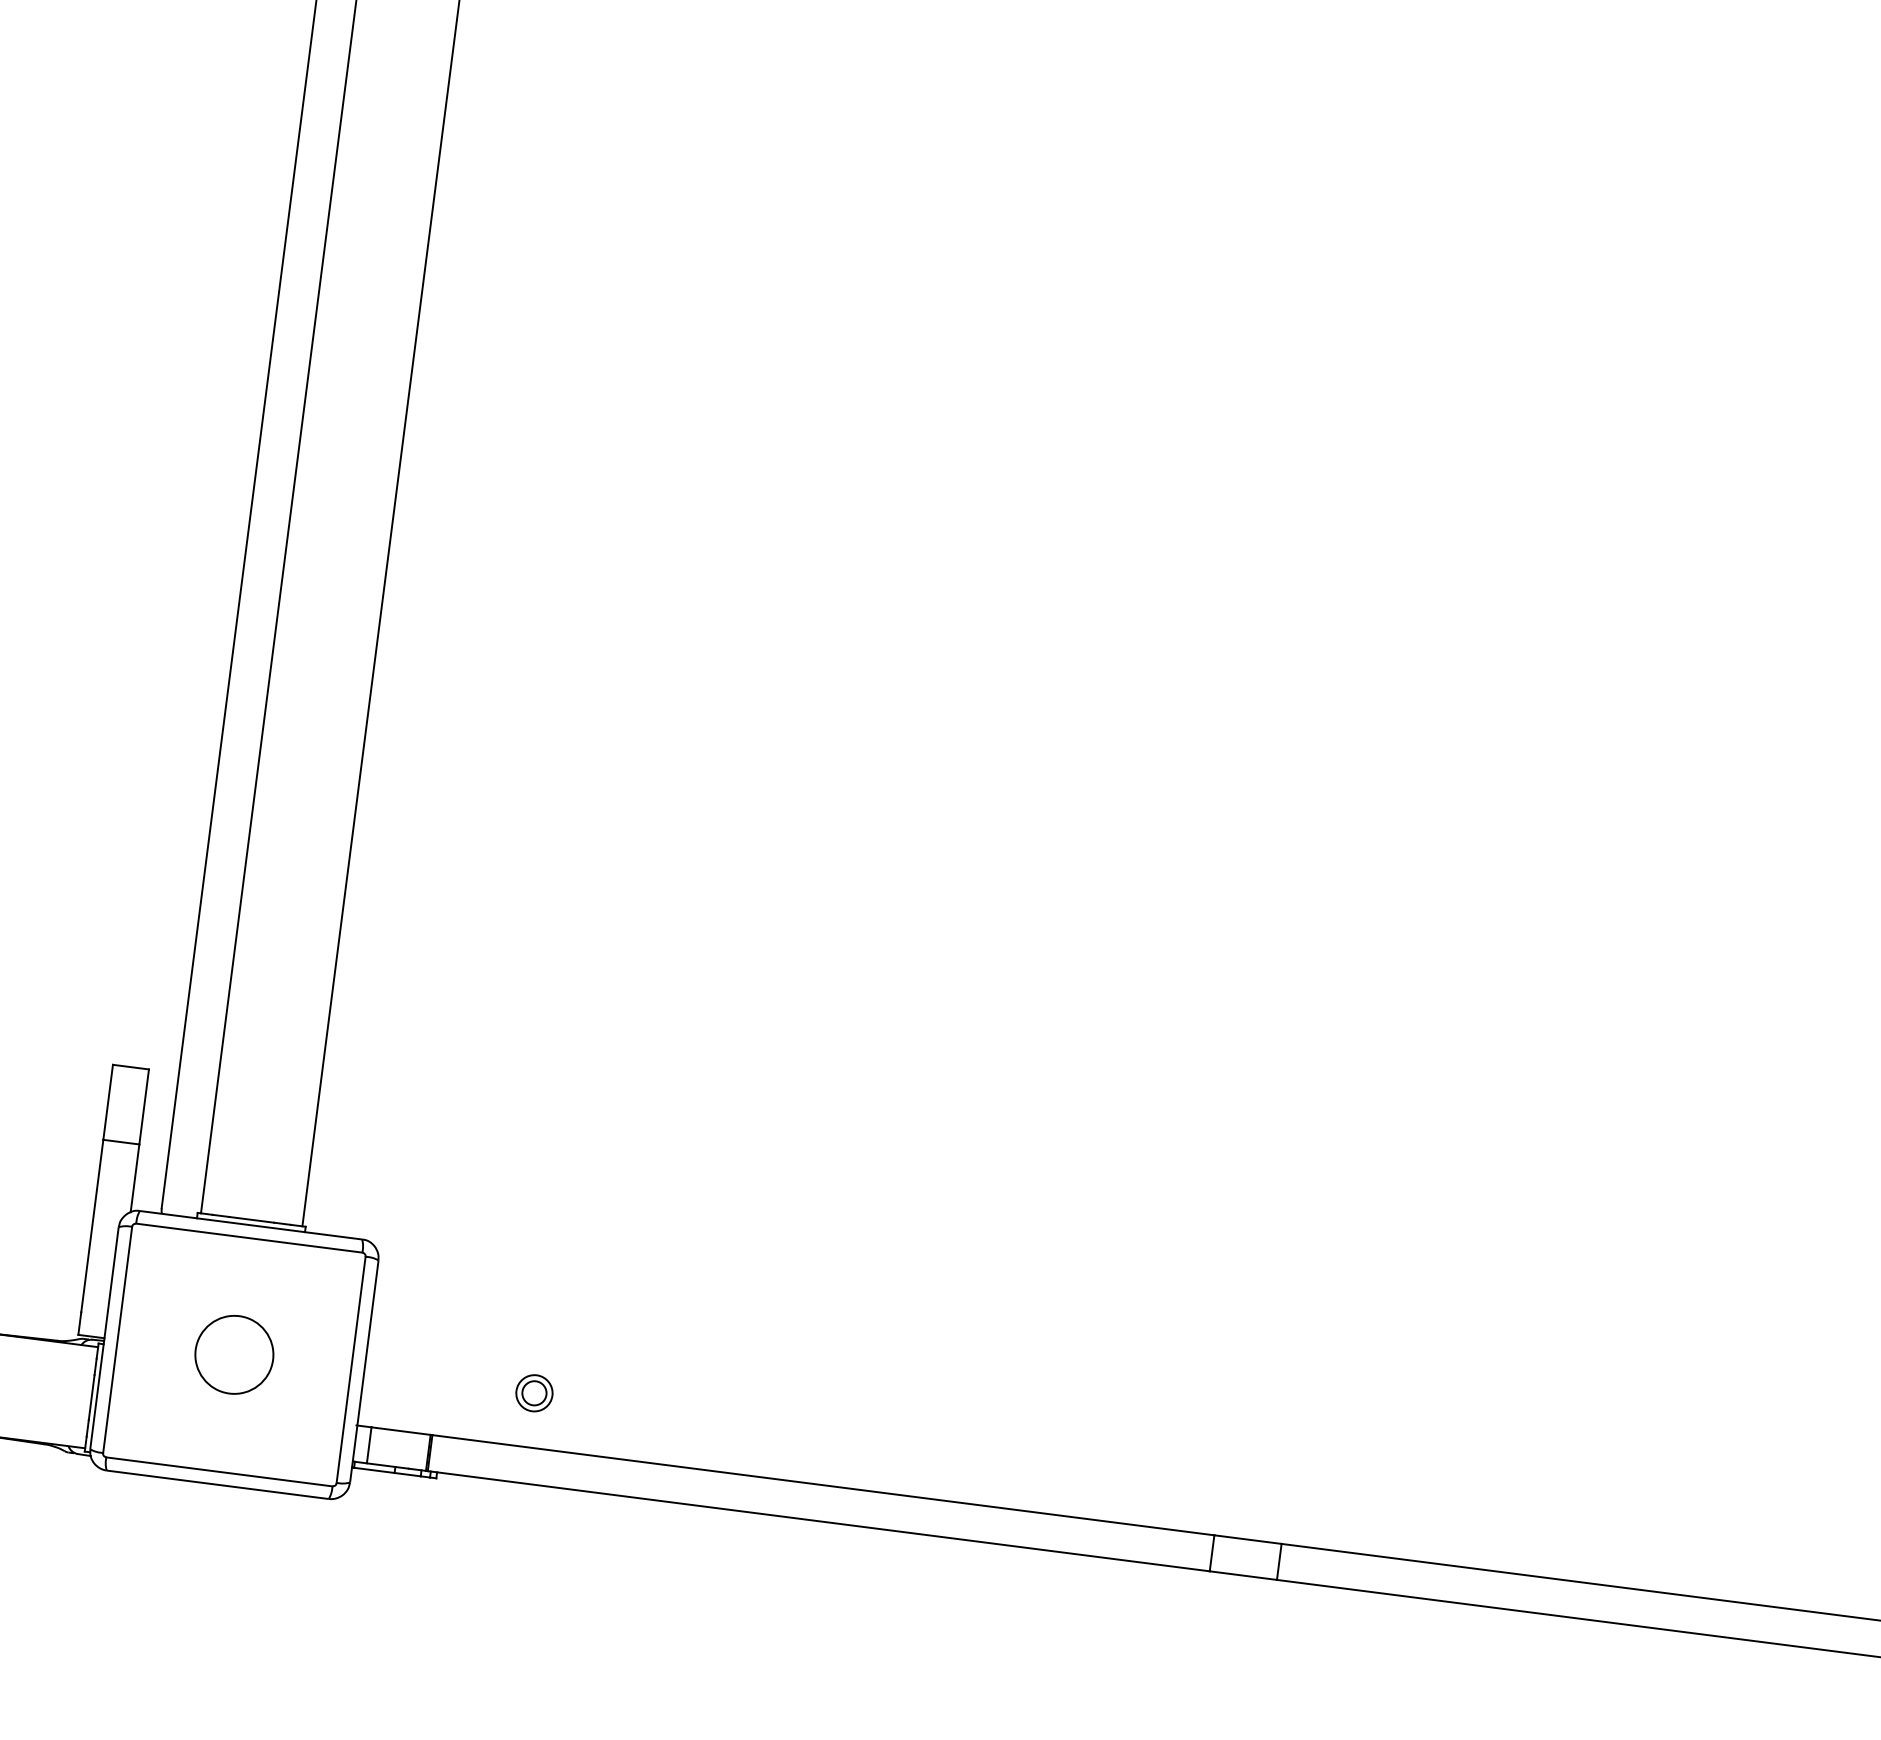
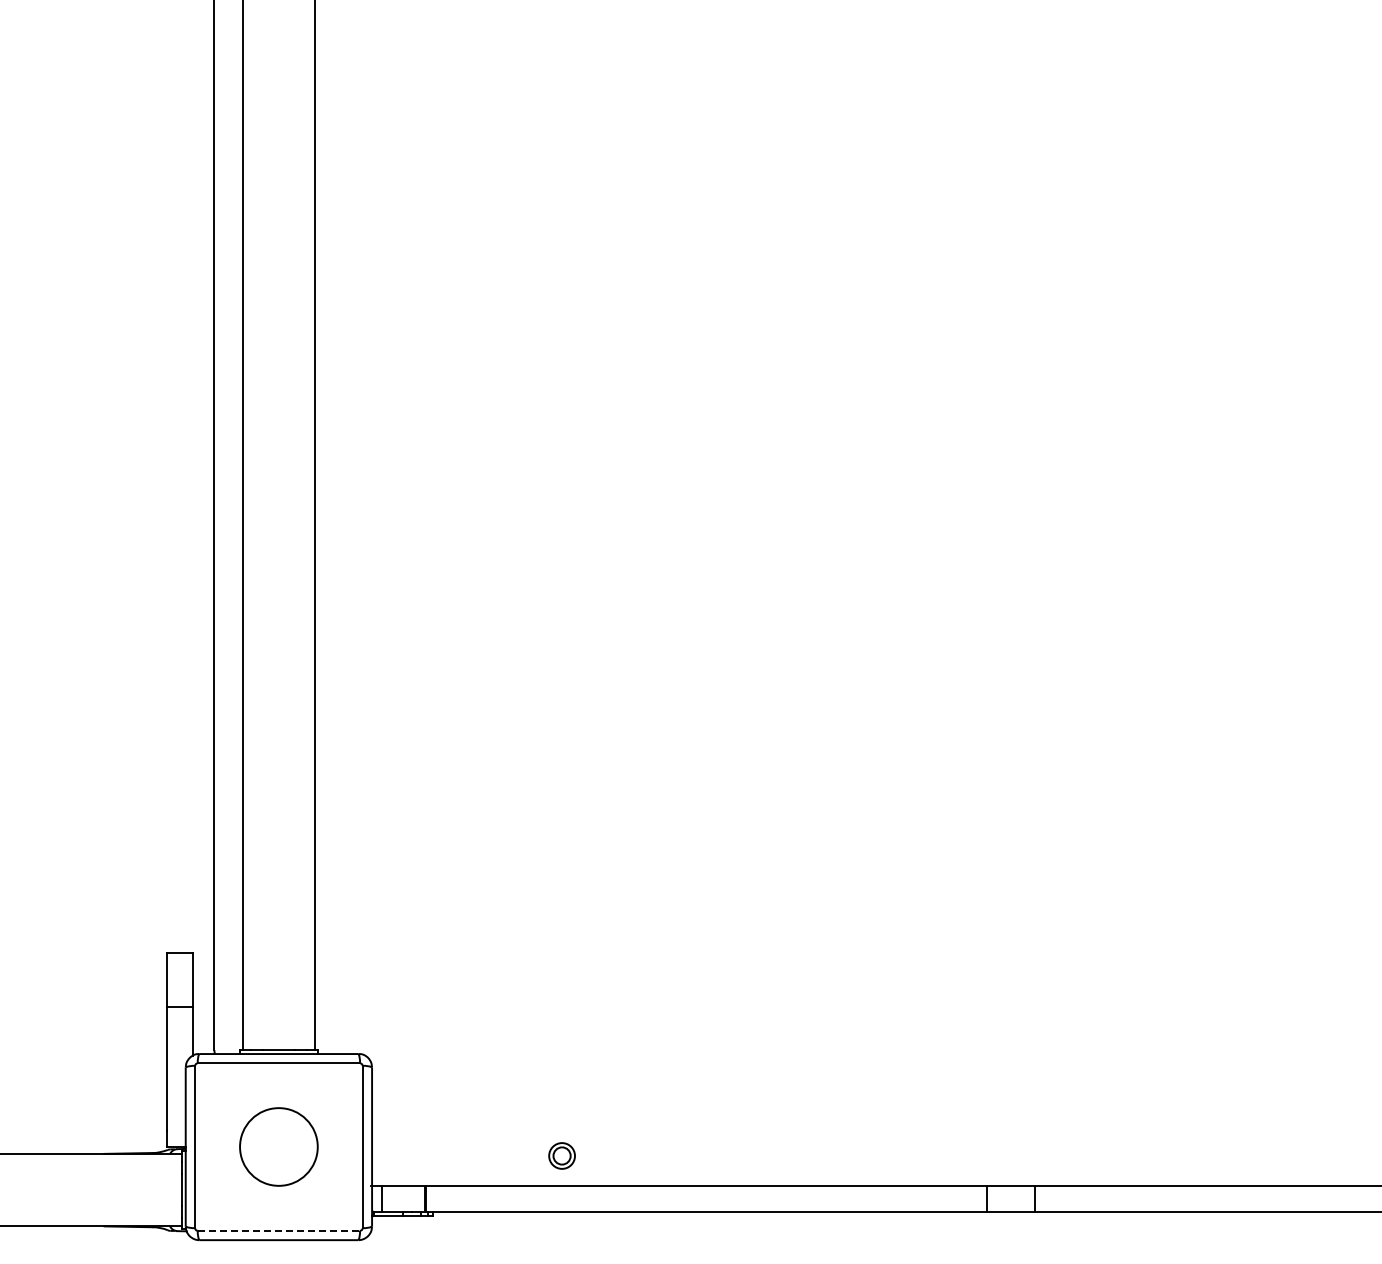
circle: (233, 1354) -> (278, 1146), size x1.4
part: (533, 1392) -> (561, 1155), moved
line: (220, 1471) -> (279, 1230), solid -> dashed

